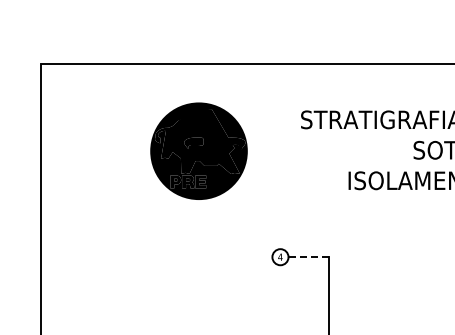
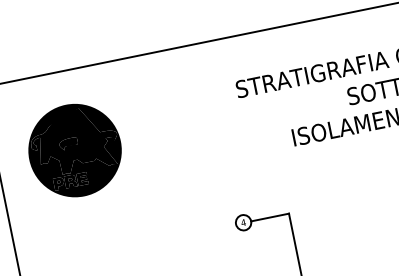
part: (198, 150) -> (74, 149), moved
line: (309, 257) -> (270, 217), dashed -> solid

